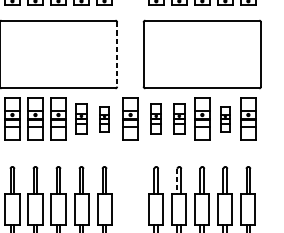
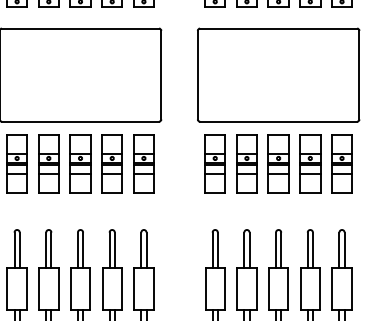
line: (117, 54) -> (161, 75), dashed -> solid
part: (80, 118) -> (111, 163), size x1.43
part: (104, 118) -> (143, 163), size x1.67
part: (130, 118) -> (179, 163), removed
part: (155, 118) -> (214, 163), size x1.43
part: (179, 118) -> (246, 163), size x1.43
part: (225, 118) -> (310, 163), size x1.67
line: (177, 181) -> (244, 250), dashed -> solid

